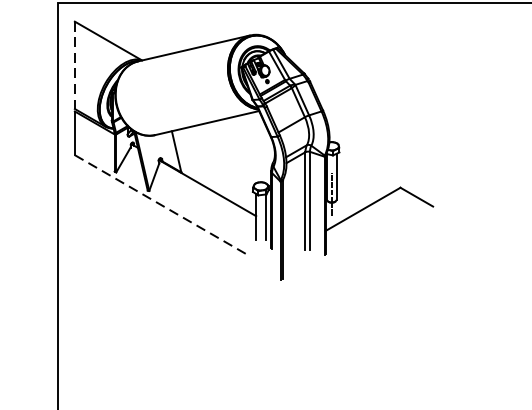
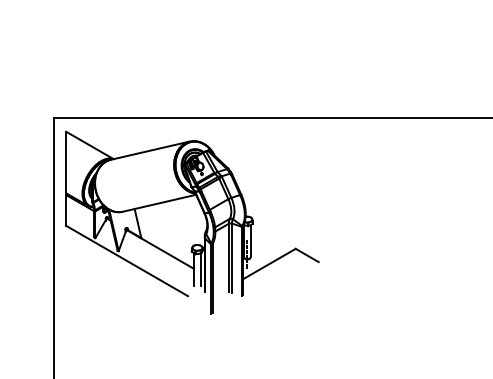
line: (75, 65) -> (66, 162), dashed -> solid
line: (161, 205) -> (127, 261), dashed -> solid

